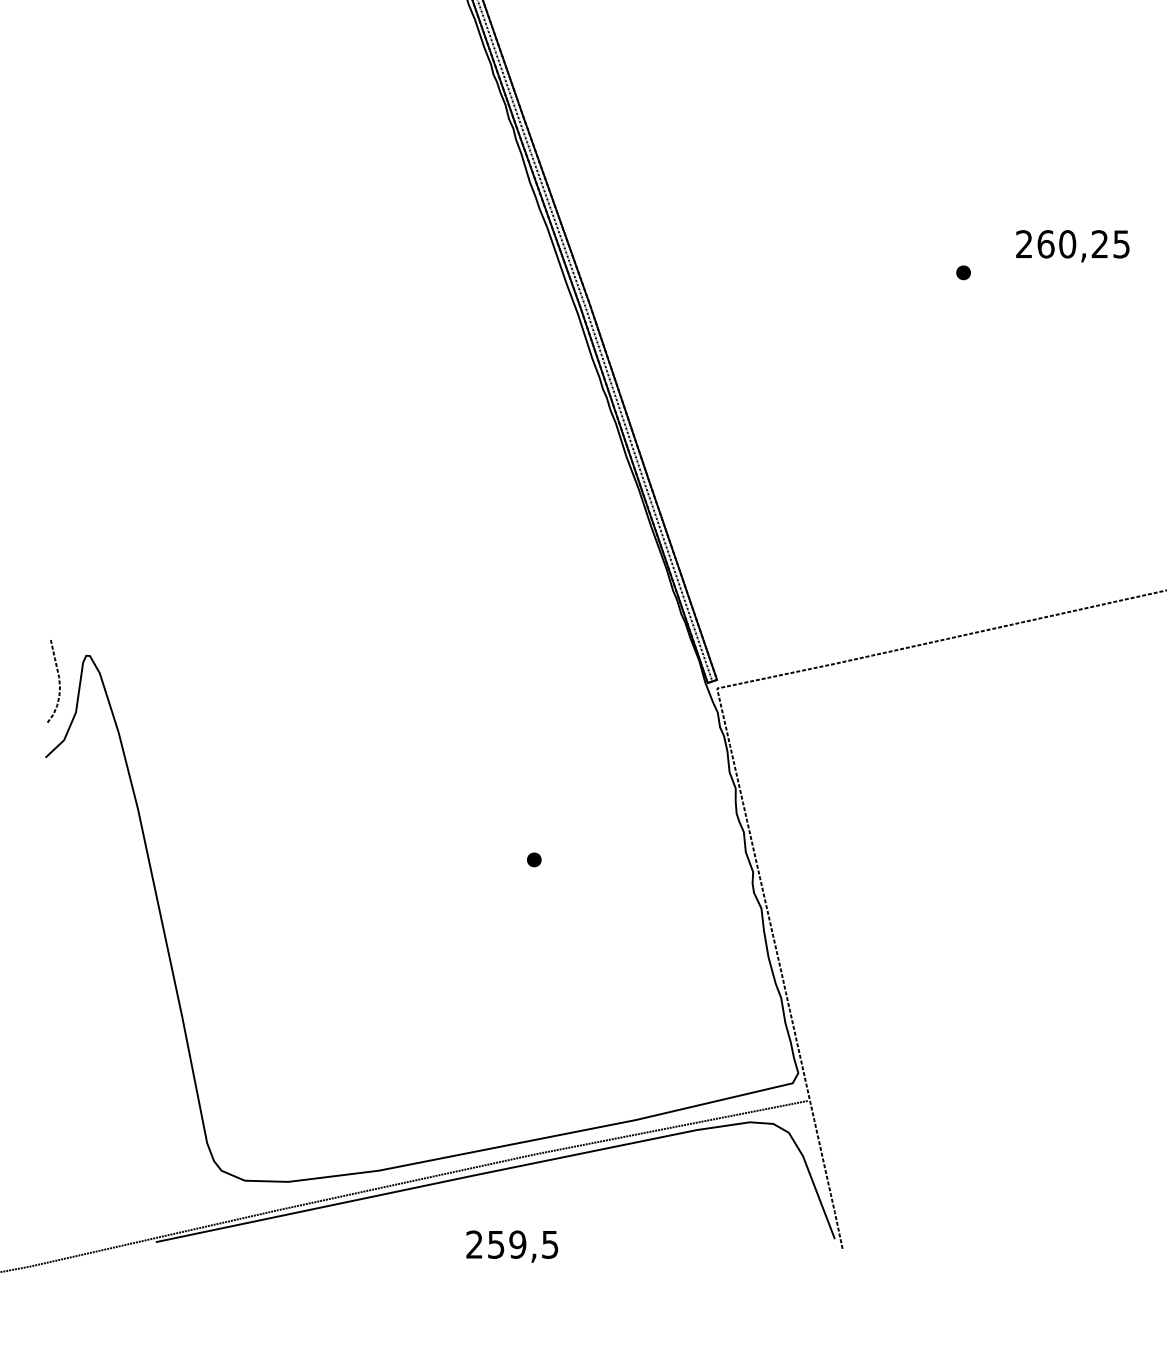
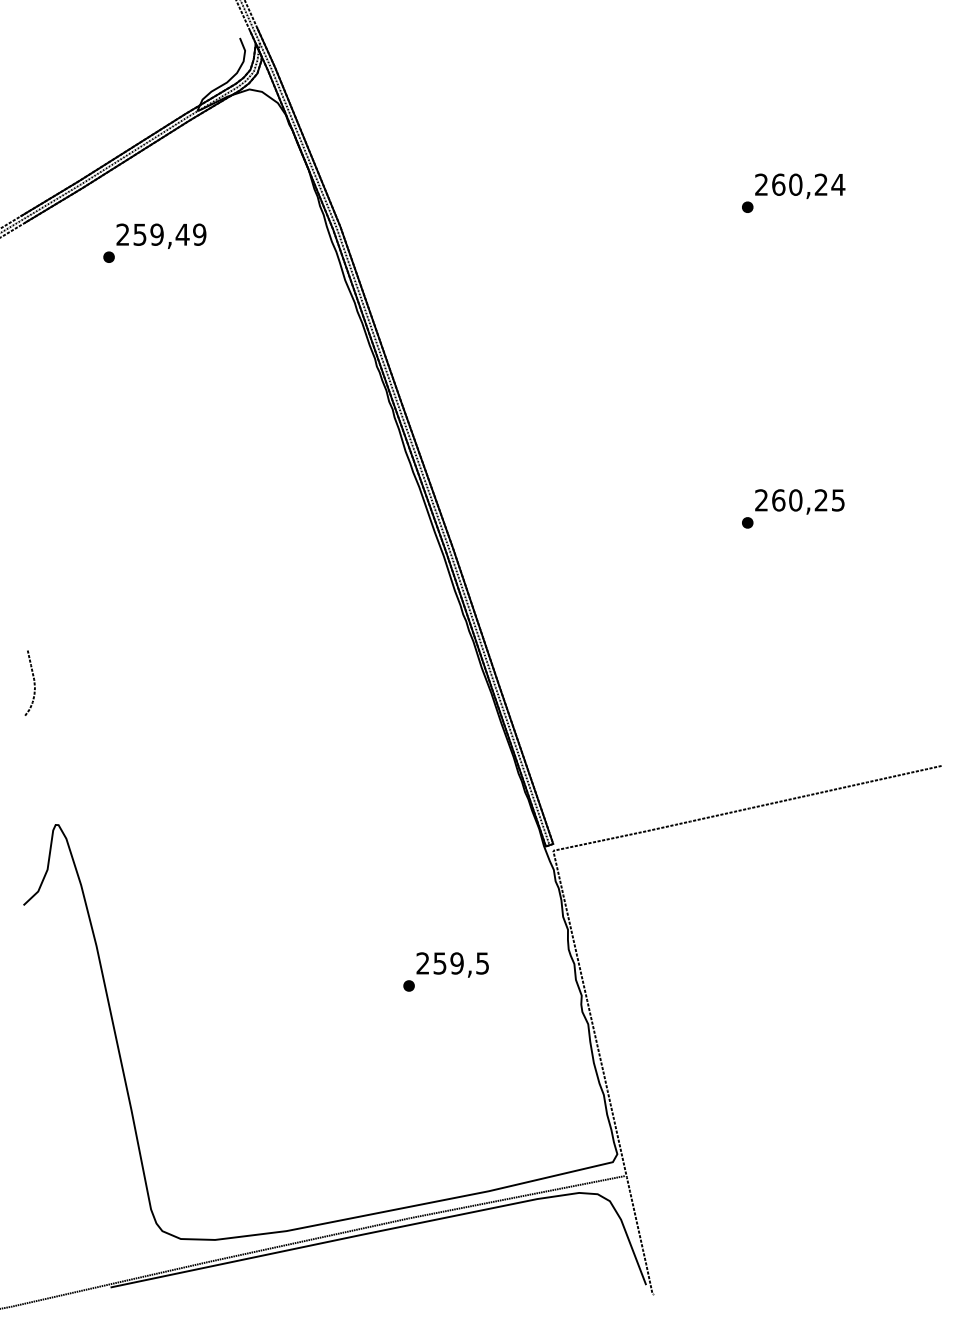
text: (1072, 245) -> (799, 501), moved
curve: (58, 680) -> (33, 682), moved
text: (511, 1245) -> (452, 964), moved

